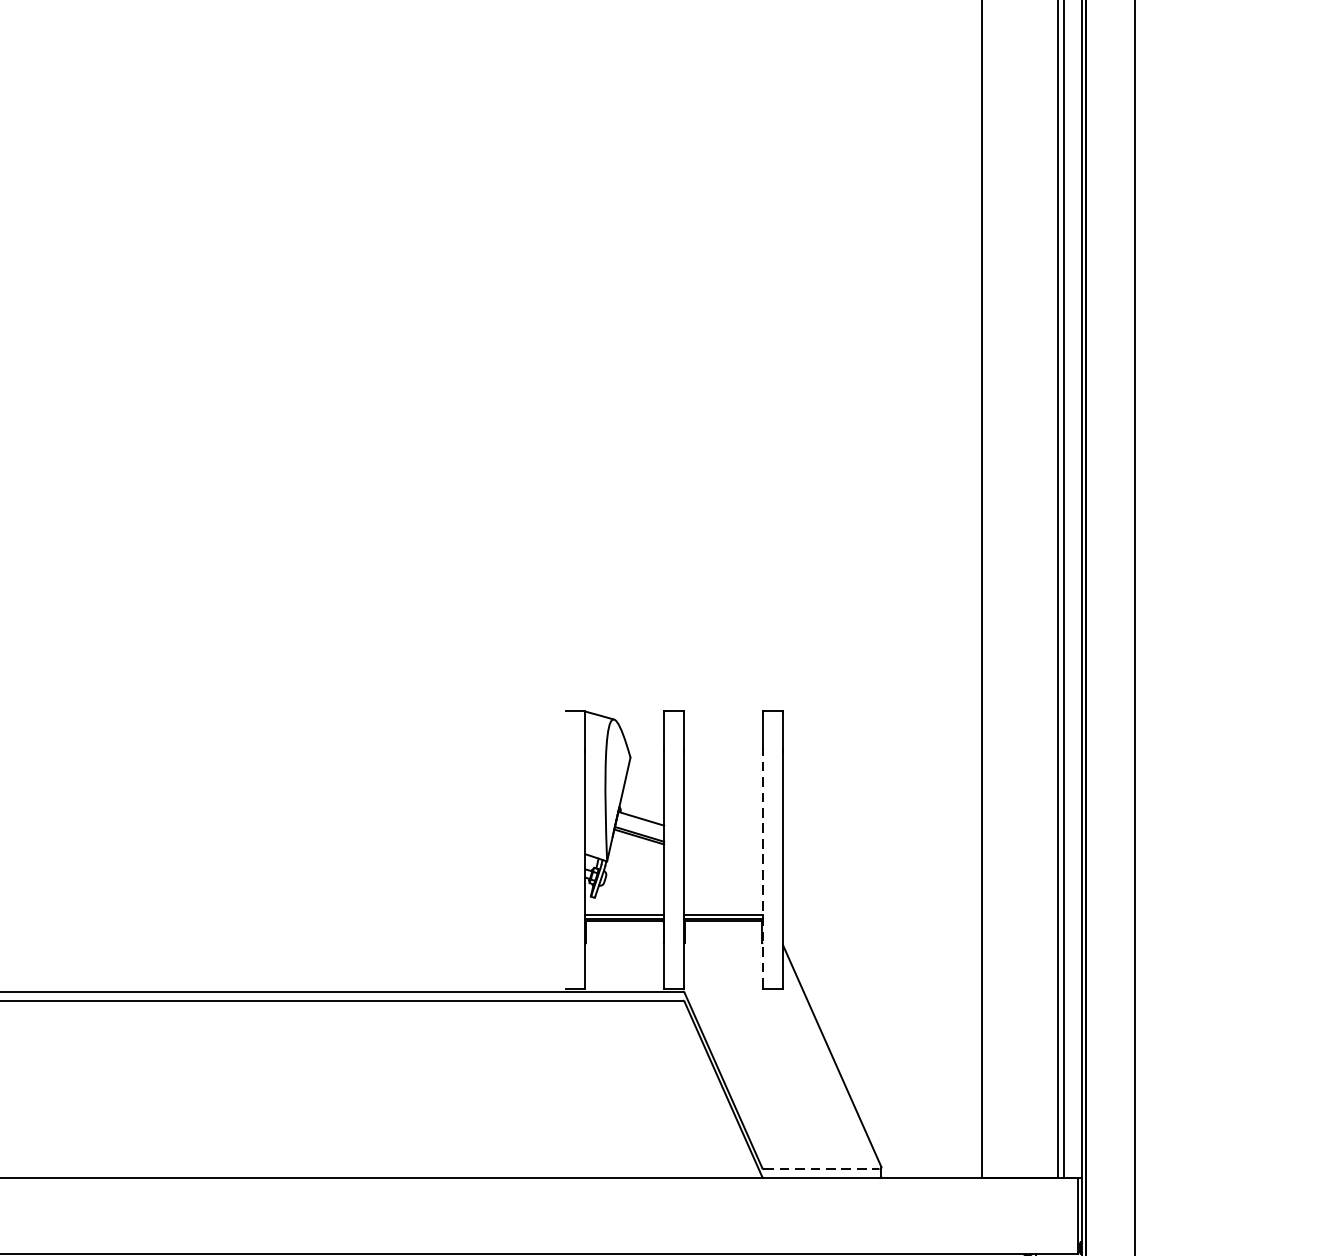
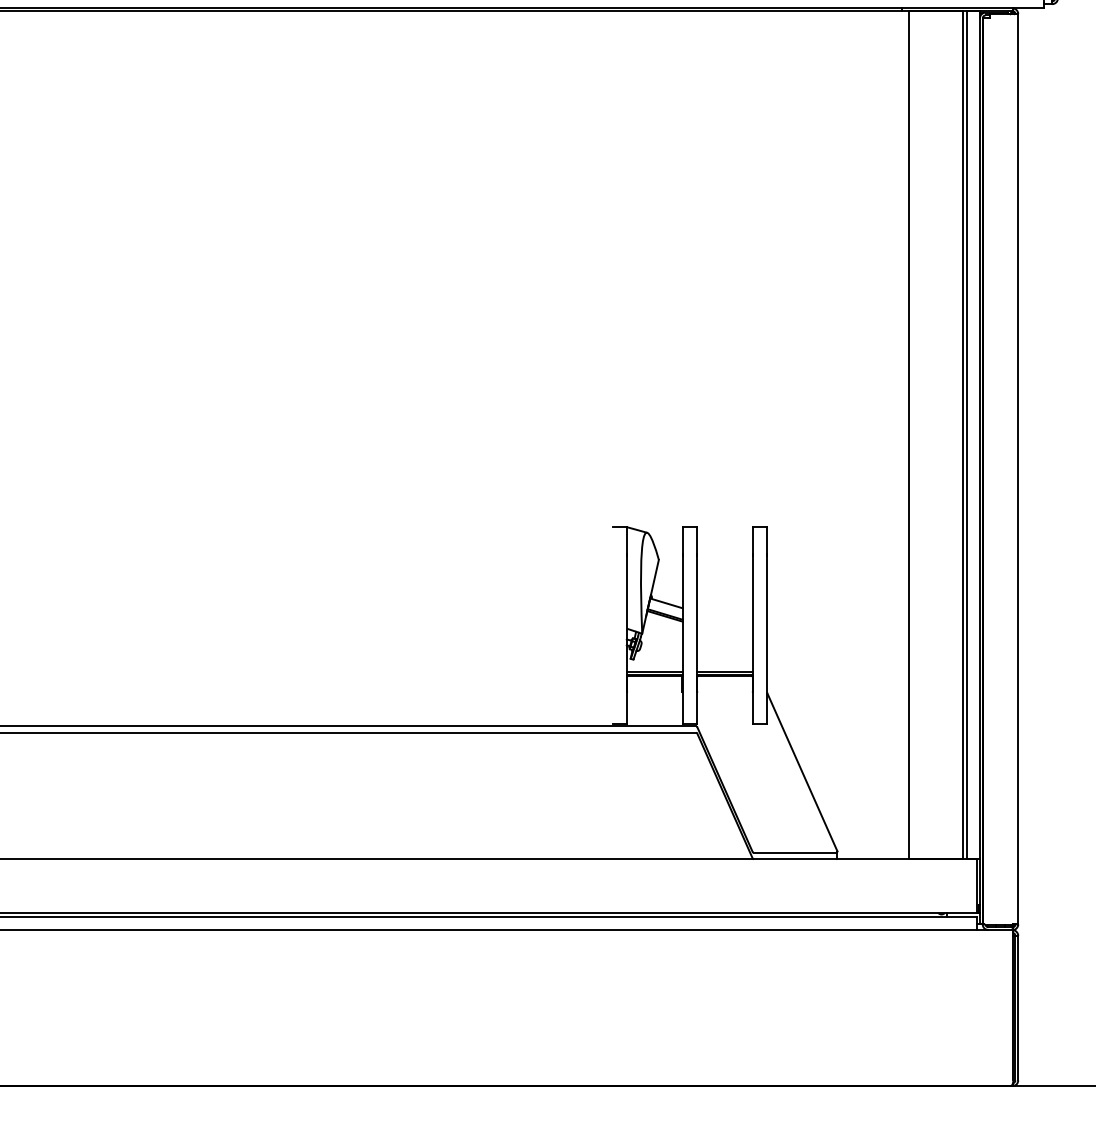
line: (763, 869) -> (753, 639), dashed -> solid
line: (822, 1168) -> (795, 852), dashed -> solid

